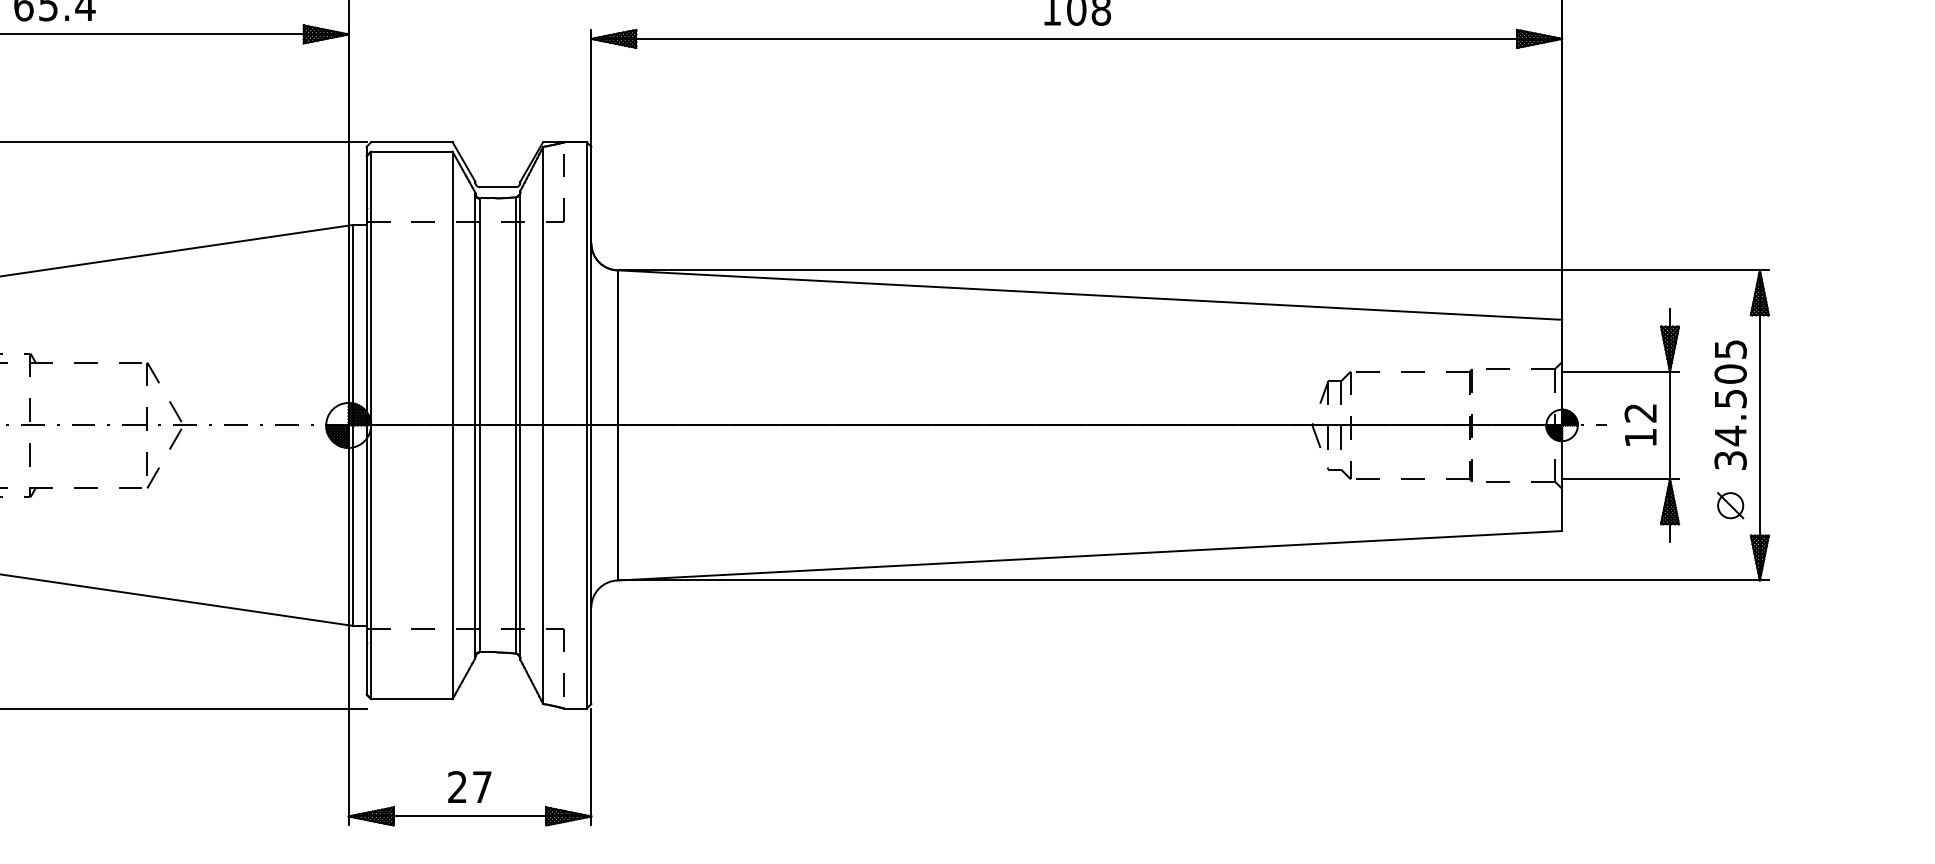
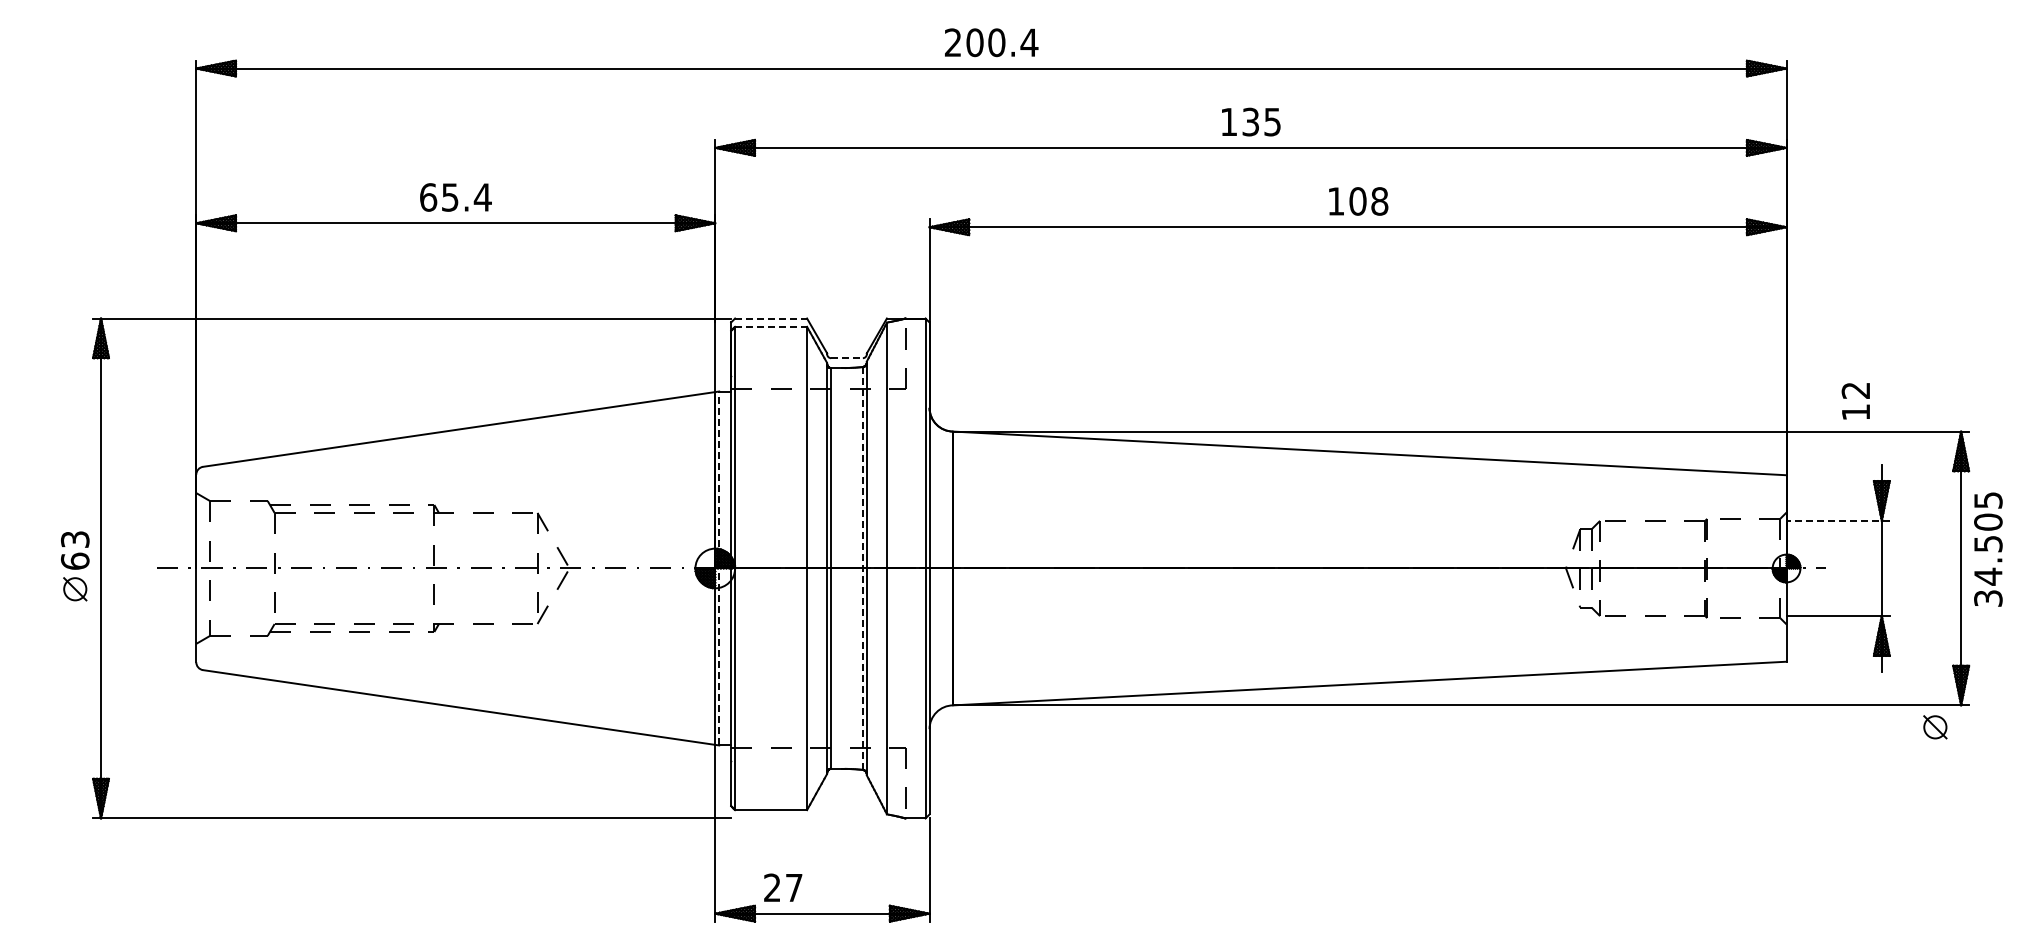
line: (412, 142) -> (771, 318), solid -> dashed
line: (412, 151) -> (771, 326), solid -> dashed
line: (498, 187) -> (847, 358), solid -> dashed
line: (1620, 371) -> (1838, 520), solid -> dashed
text: (1730, 405) -> (1988, 549), moved
line: (515, 424) -> (862, 567), solid -> dashed
line: (353, 425) -> (719, 568), solid -> dashed
text: (1640, 425) -> (1855, 401), moved
part: (1730, 505) -> (1935, 727), moved
text: (470, 786) -> (783, 887), moved

